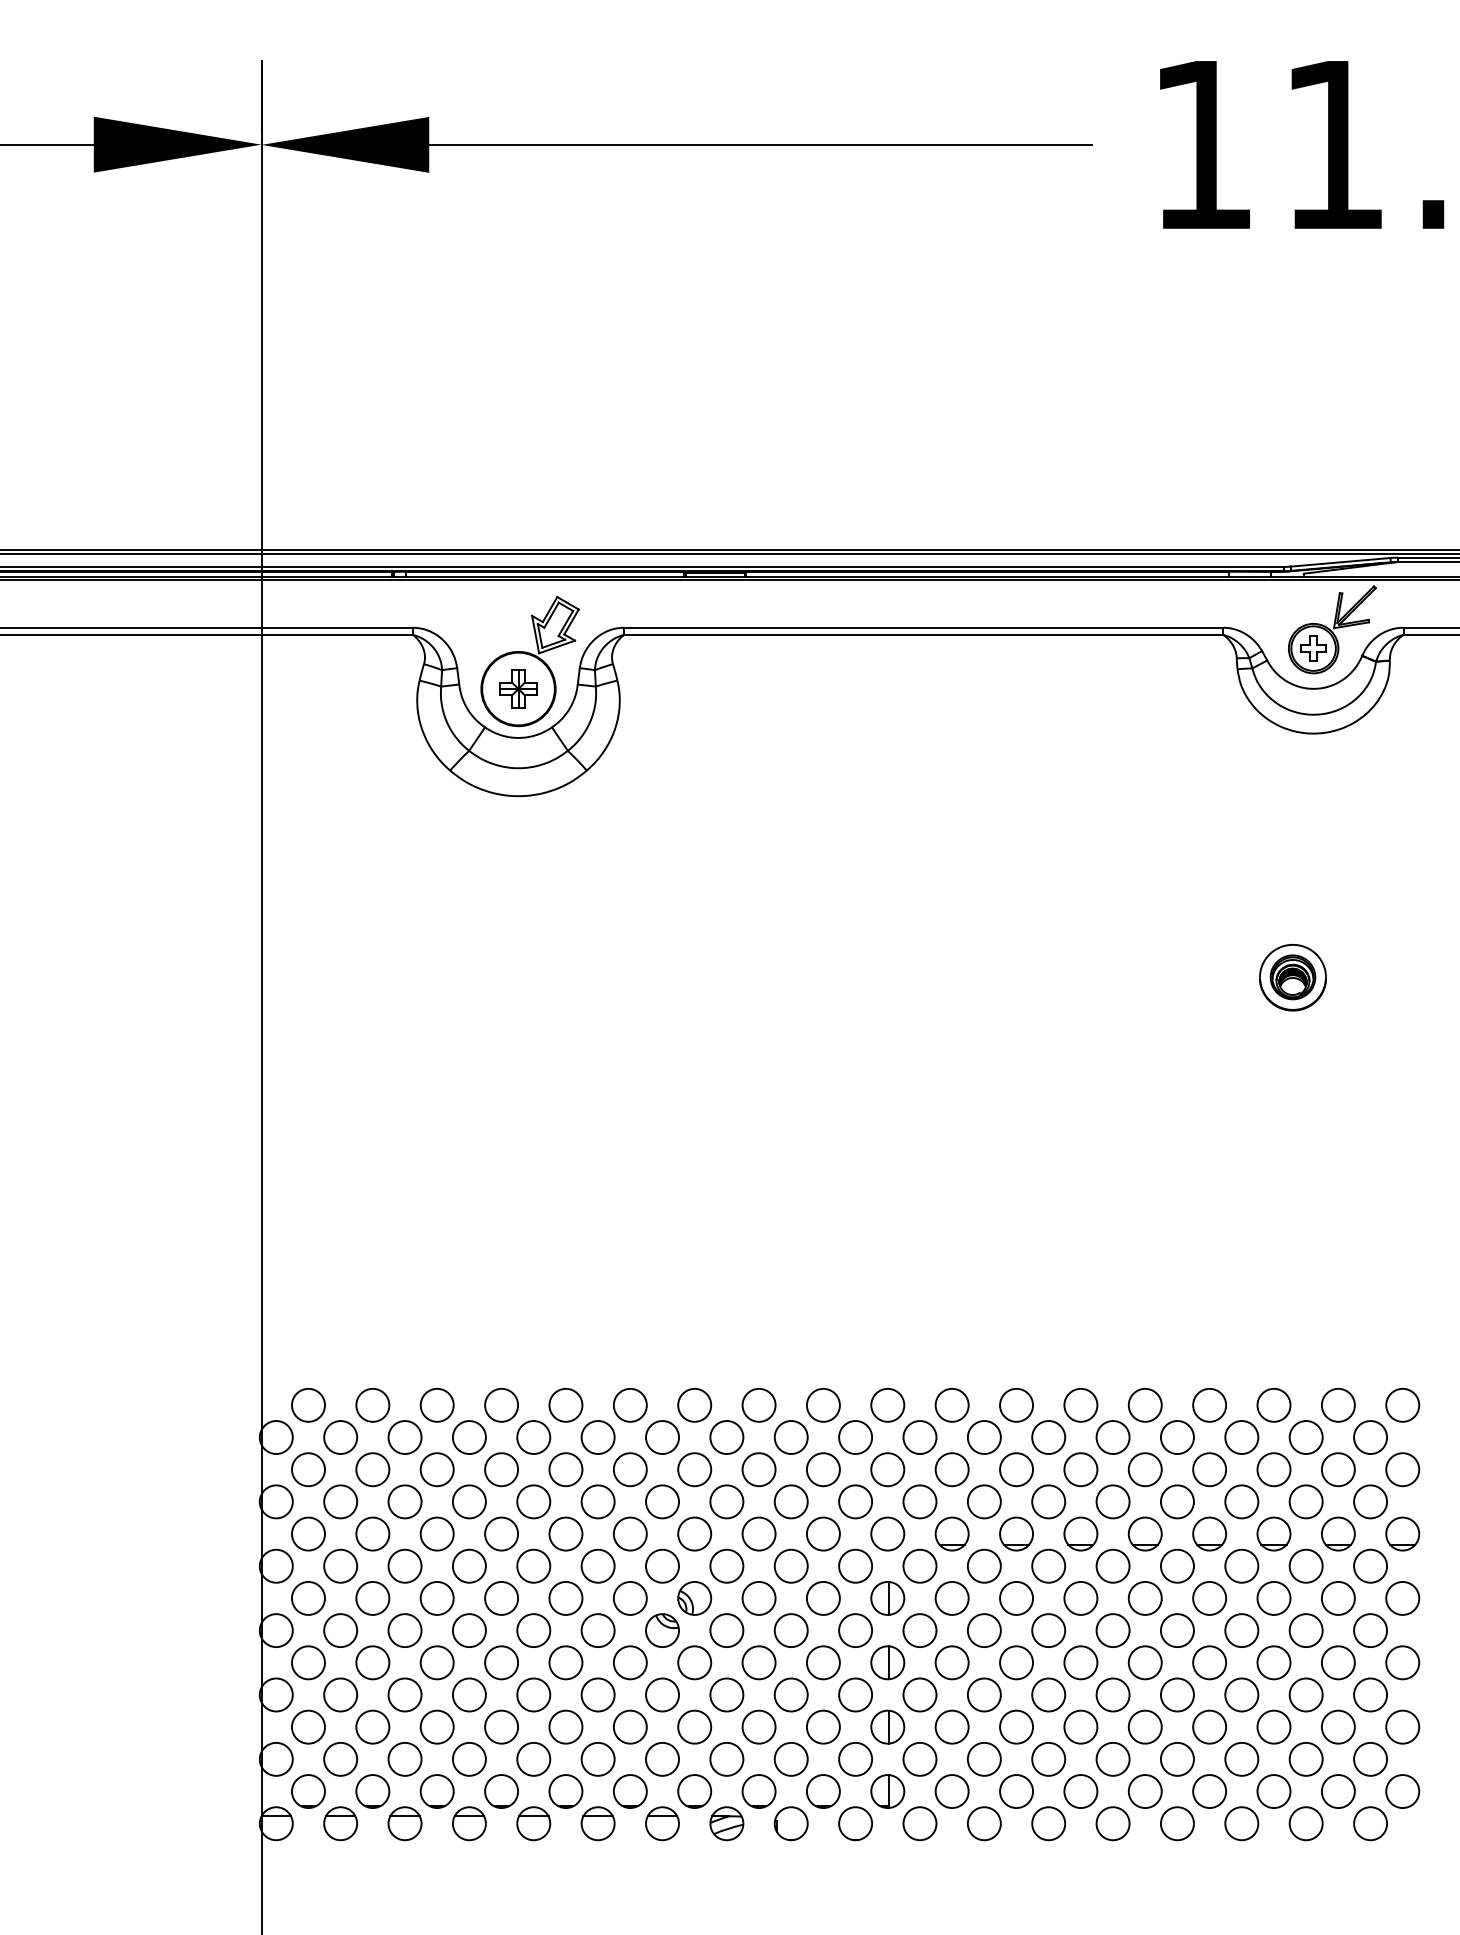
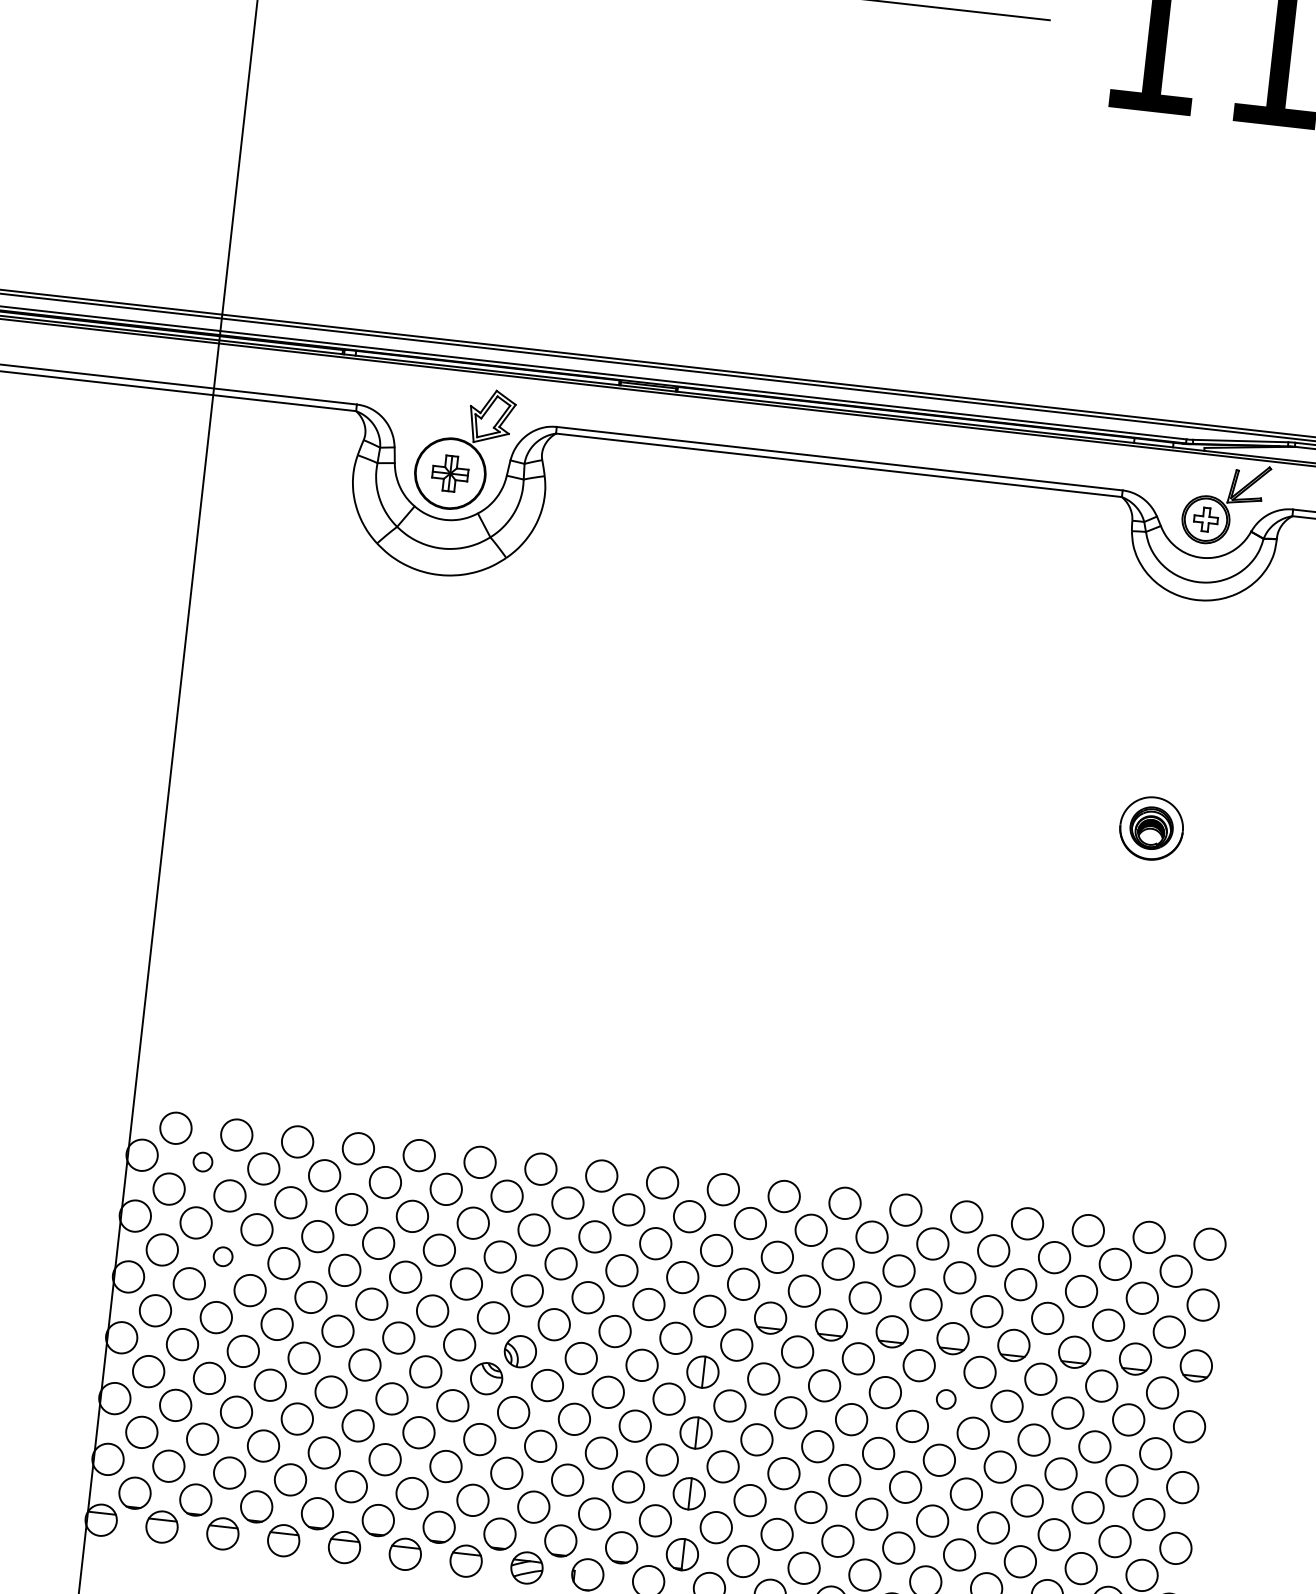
circle: (340, 1437) -> (202, 1162), size x0.6
circle: (372, 1533) -> (222, 1256), size x0.6
circle: (1144, 1597) -> (945, 1398), size x0.6

